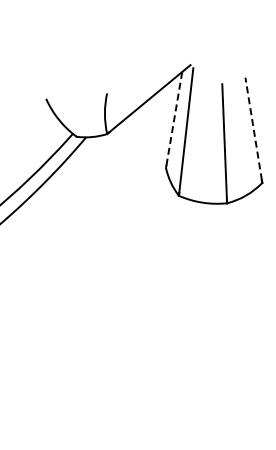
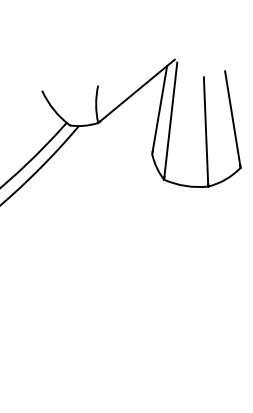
line: (174, 119) -> (160, 109), dashed -> solid
line: (253, 128) -> (232, 117), dashed -> solid

